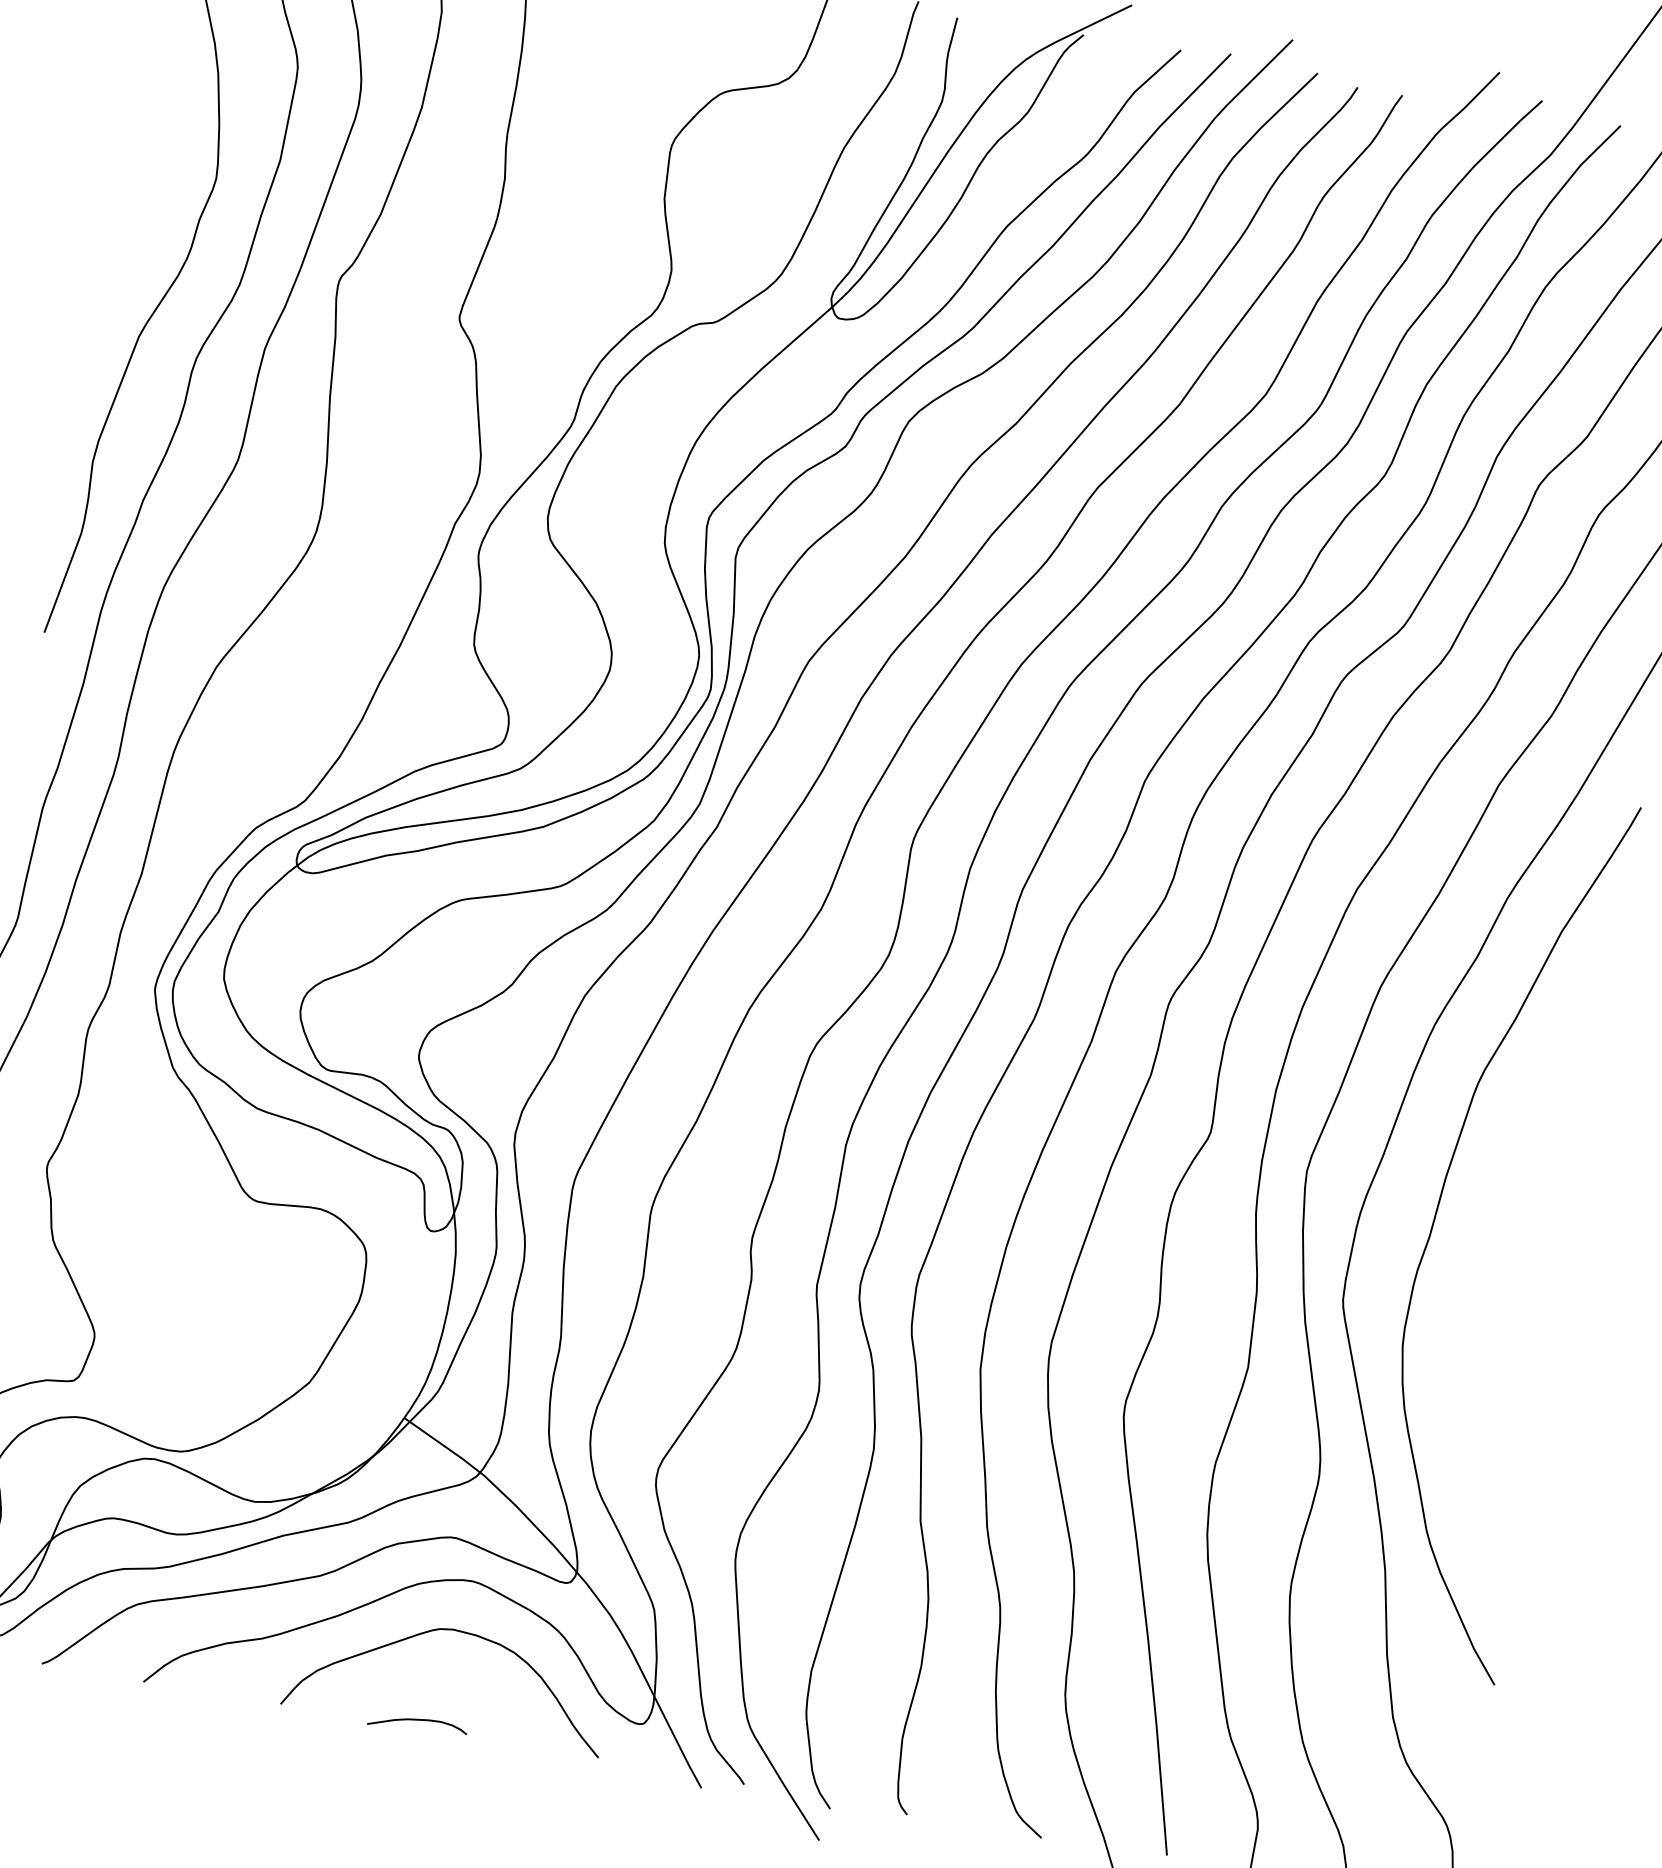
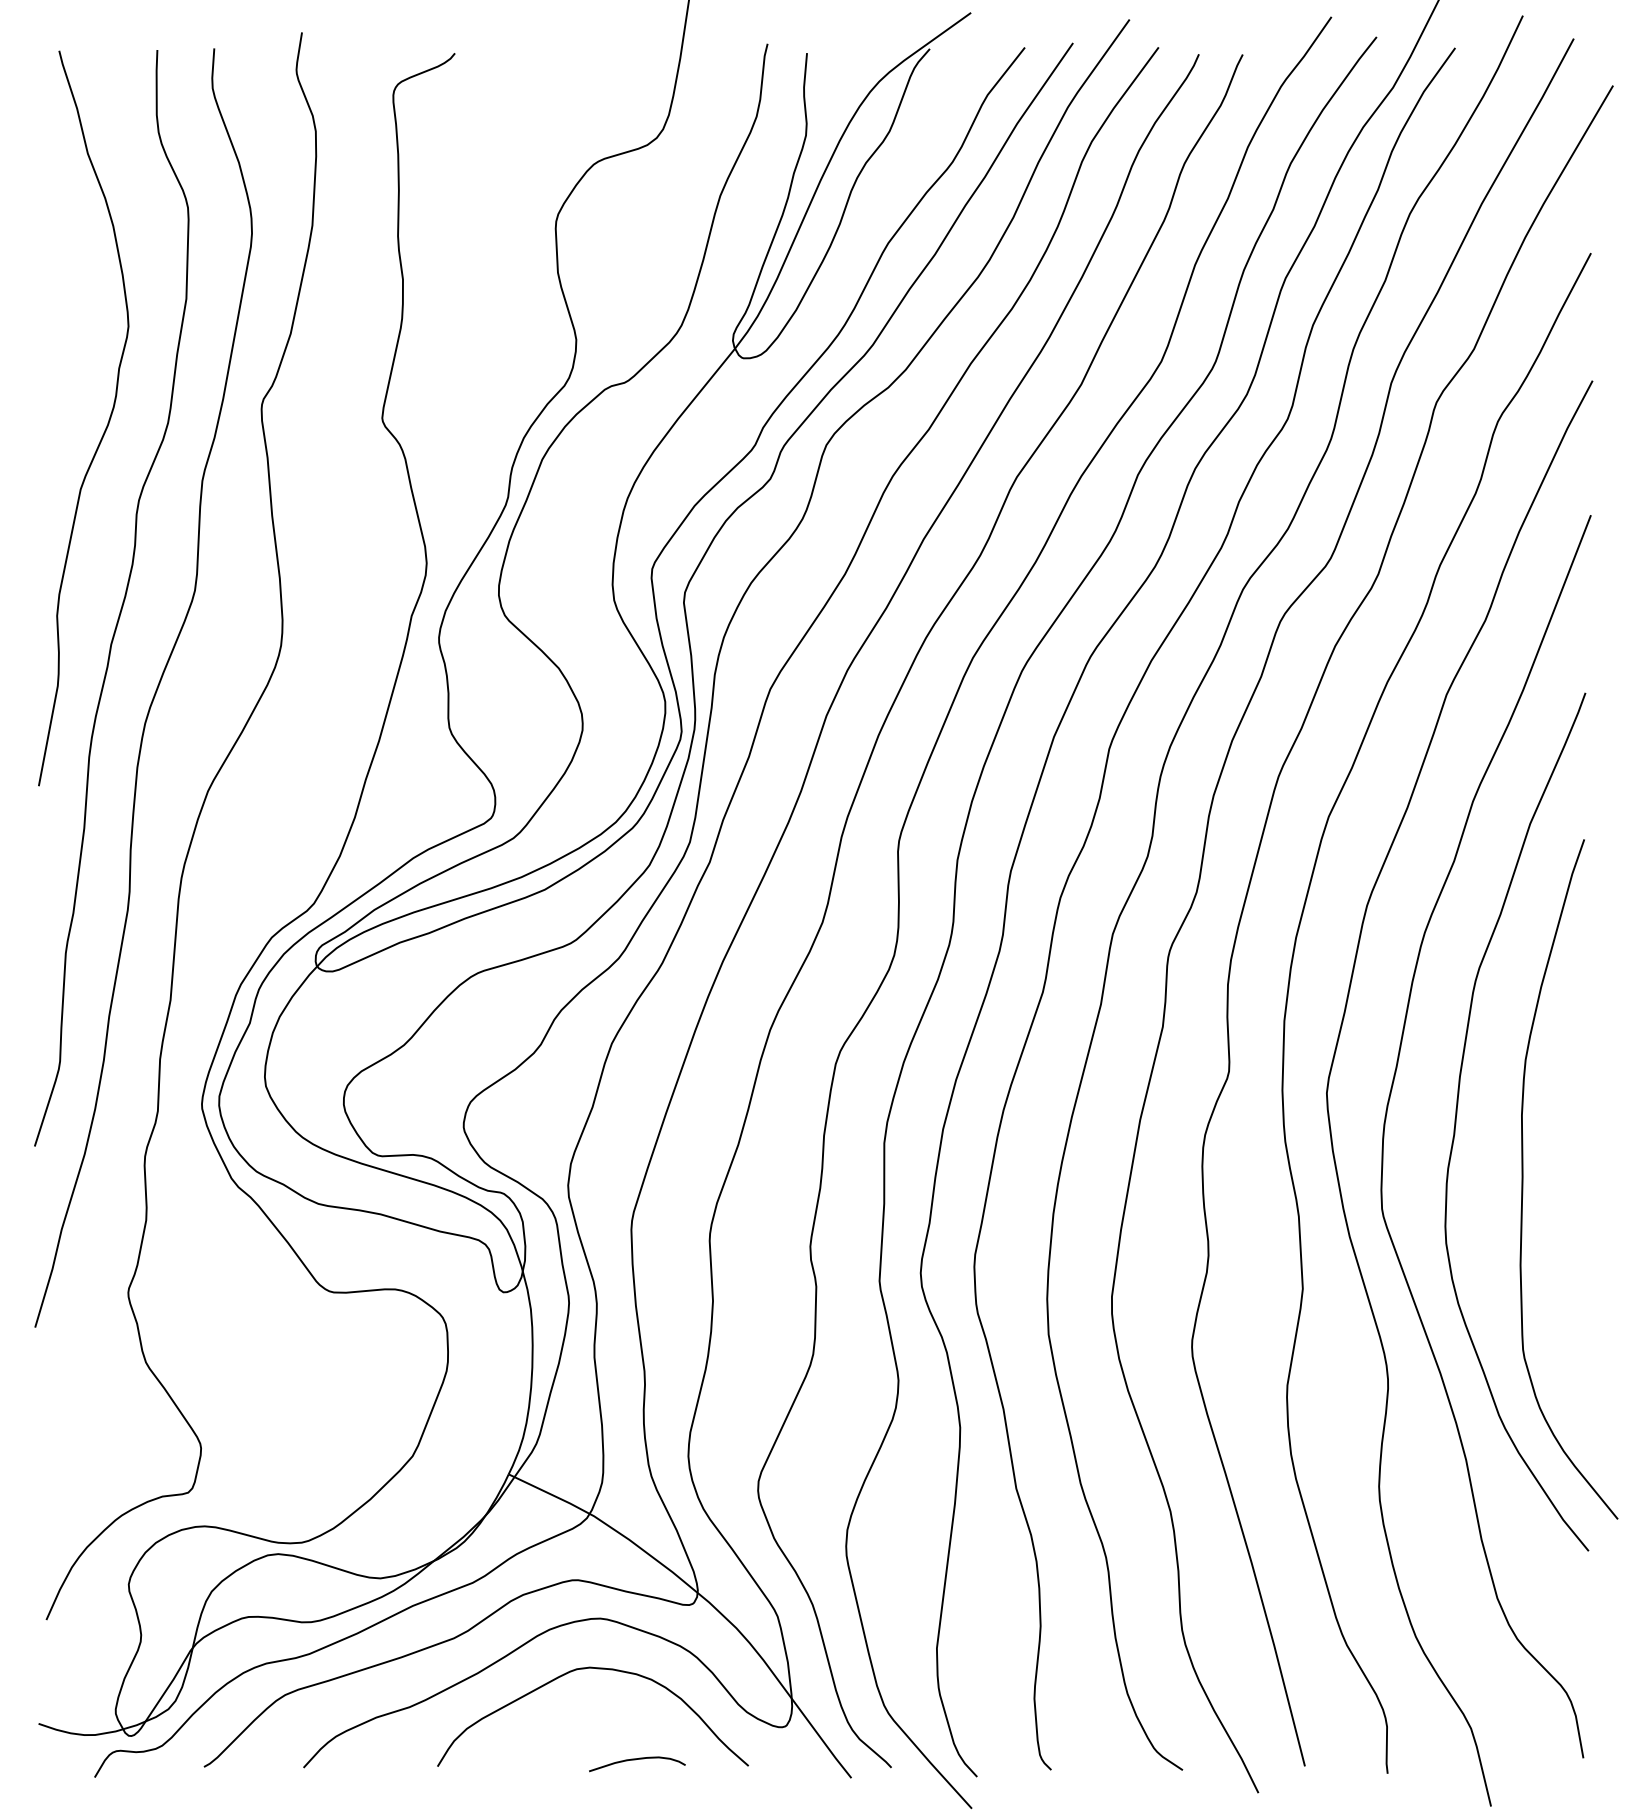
curve: (1492, 1293) -> (1523, 1179), added
curve: (416, 1720) -> (635, 1760), moved

